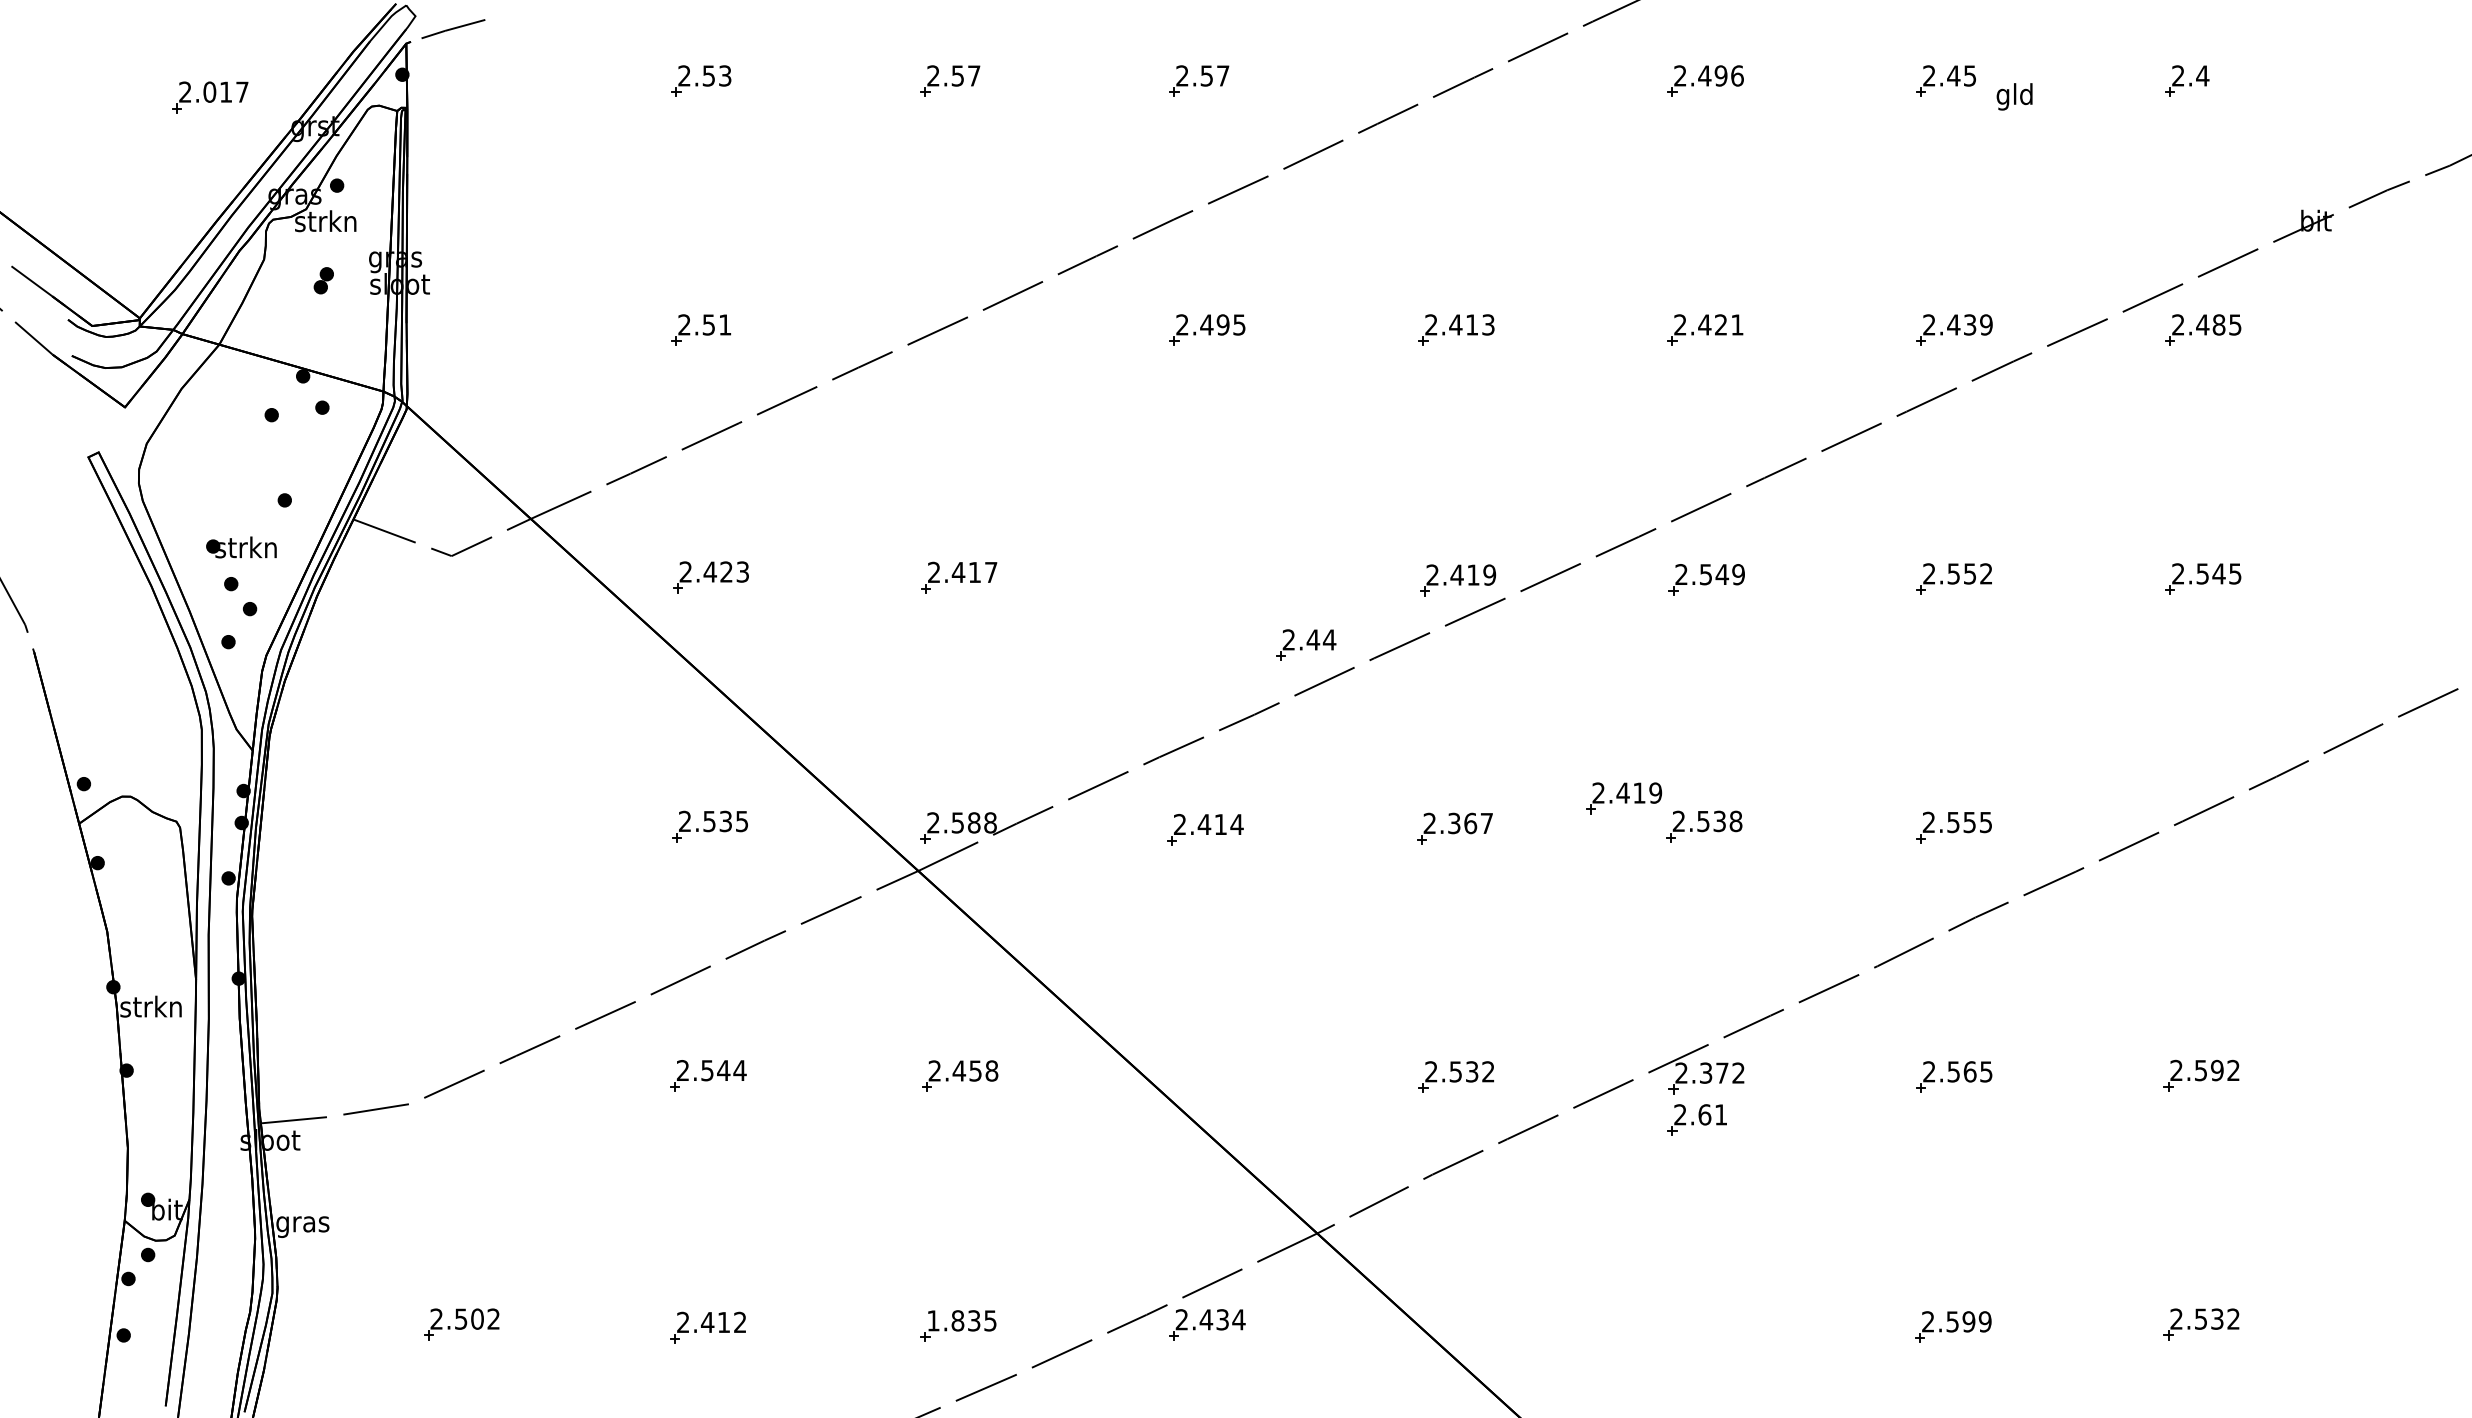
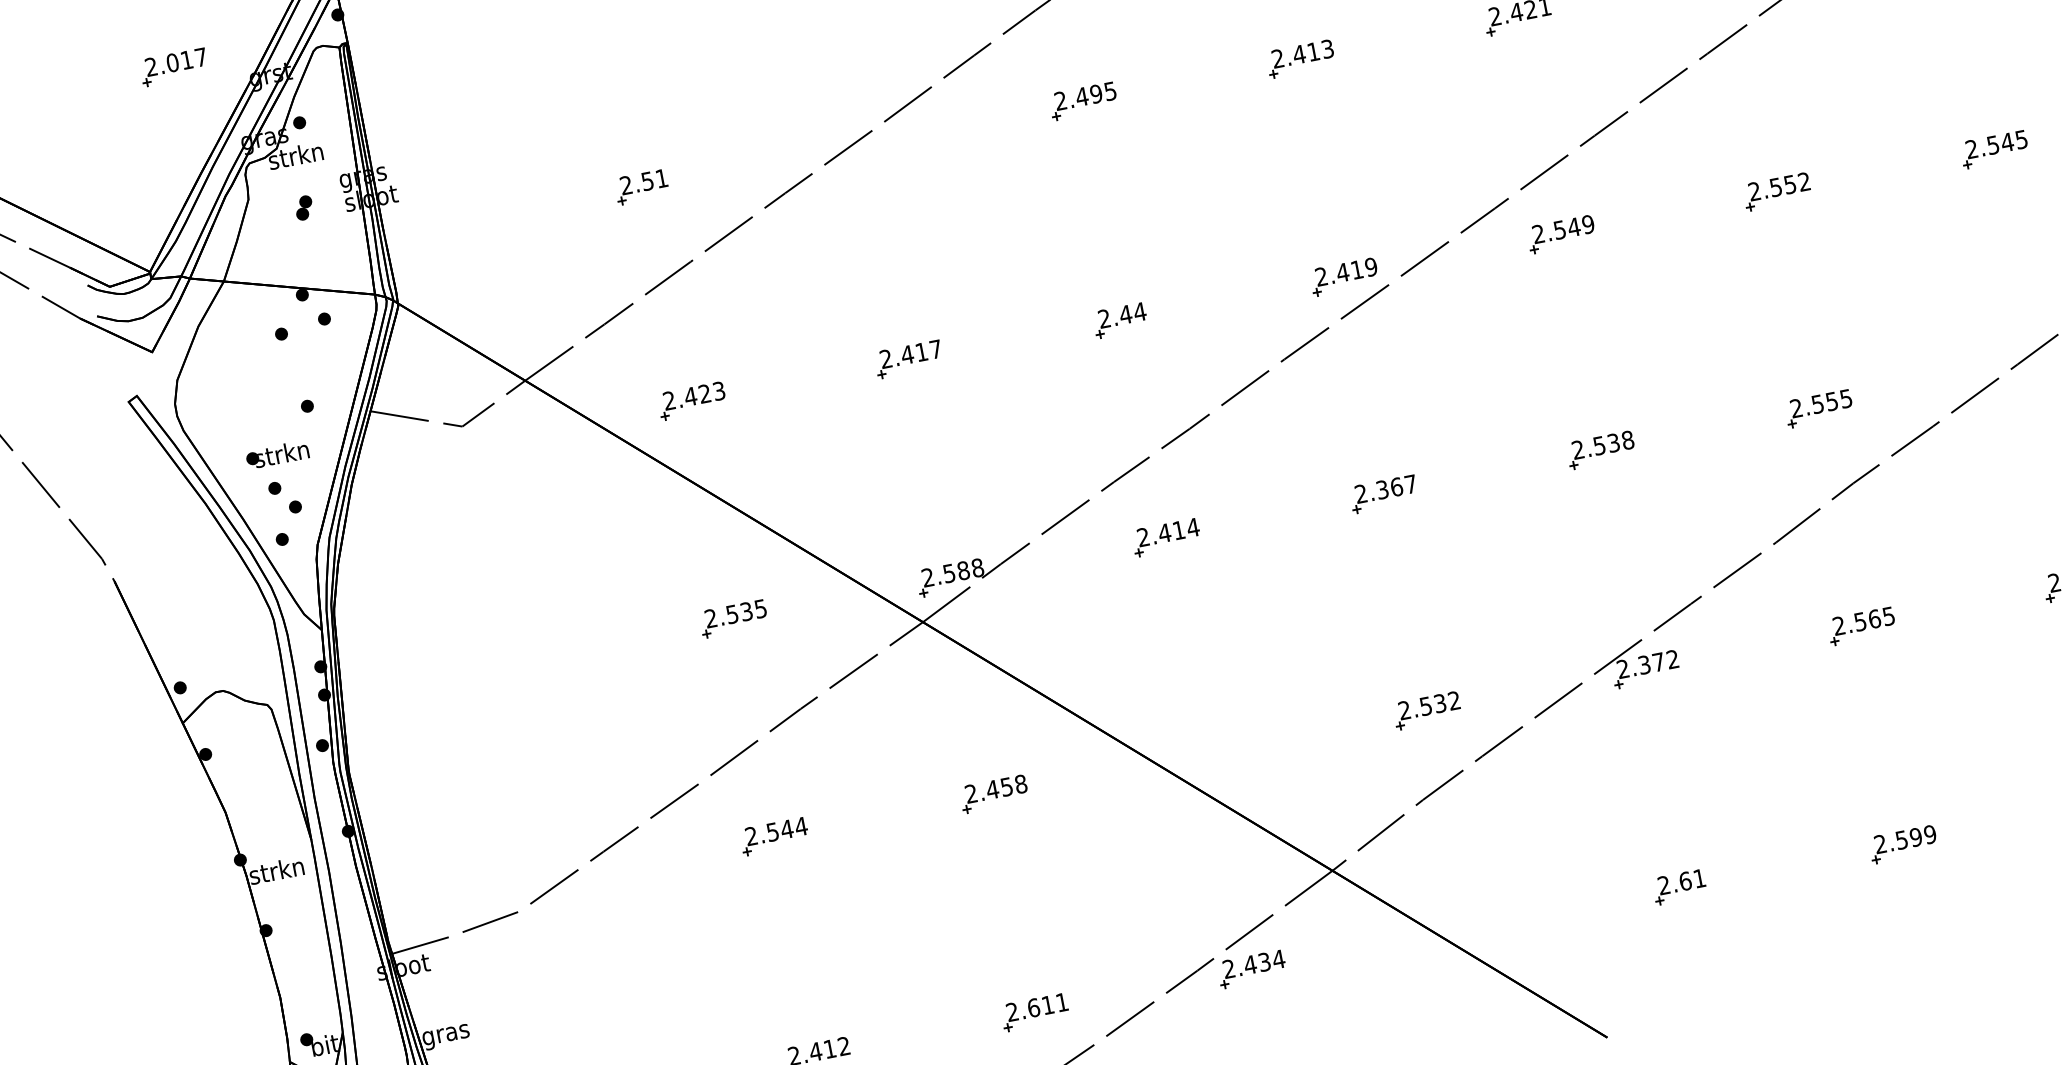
part: (1306, 644) -> (1120, 319), moved
part: (1624, 798) -> (1526, 439), removed
part: (1696, 1119) -> (1678, 886), moved
text: (961, 1320) -> (1036, 1007), 1.835 -> 2.611

